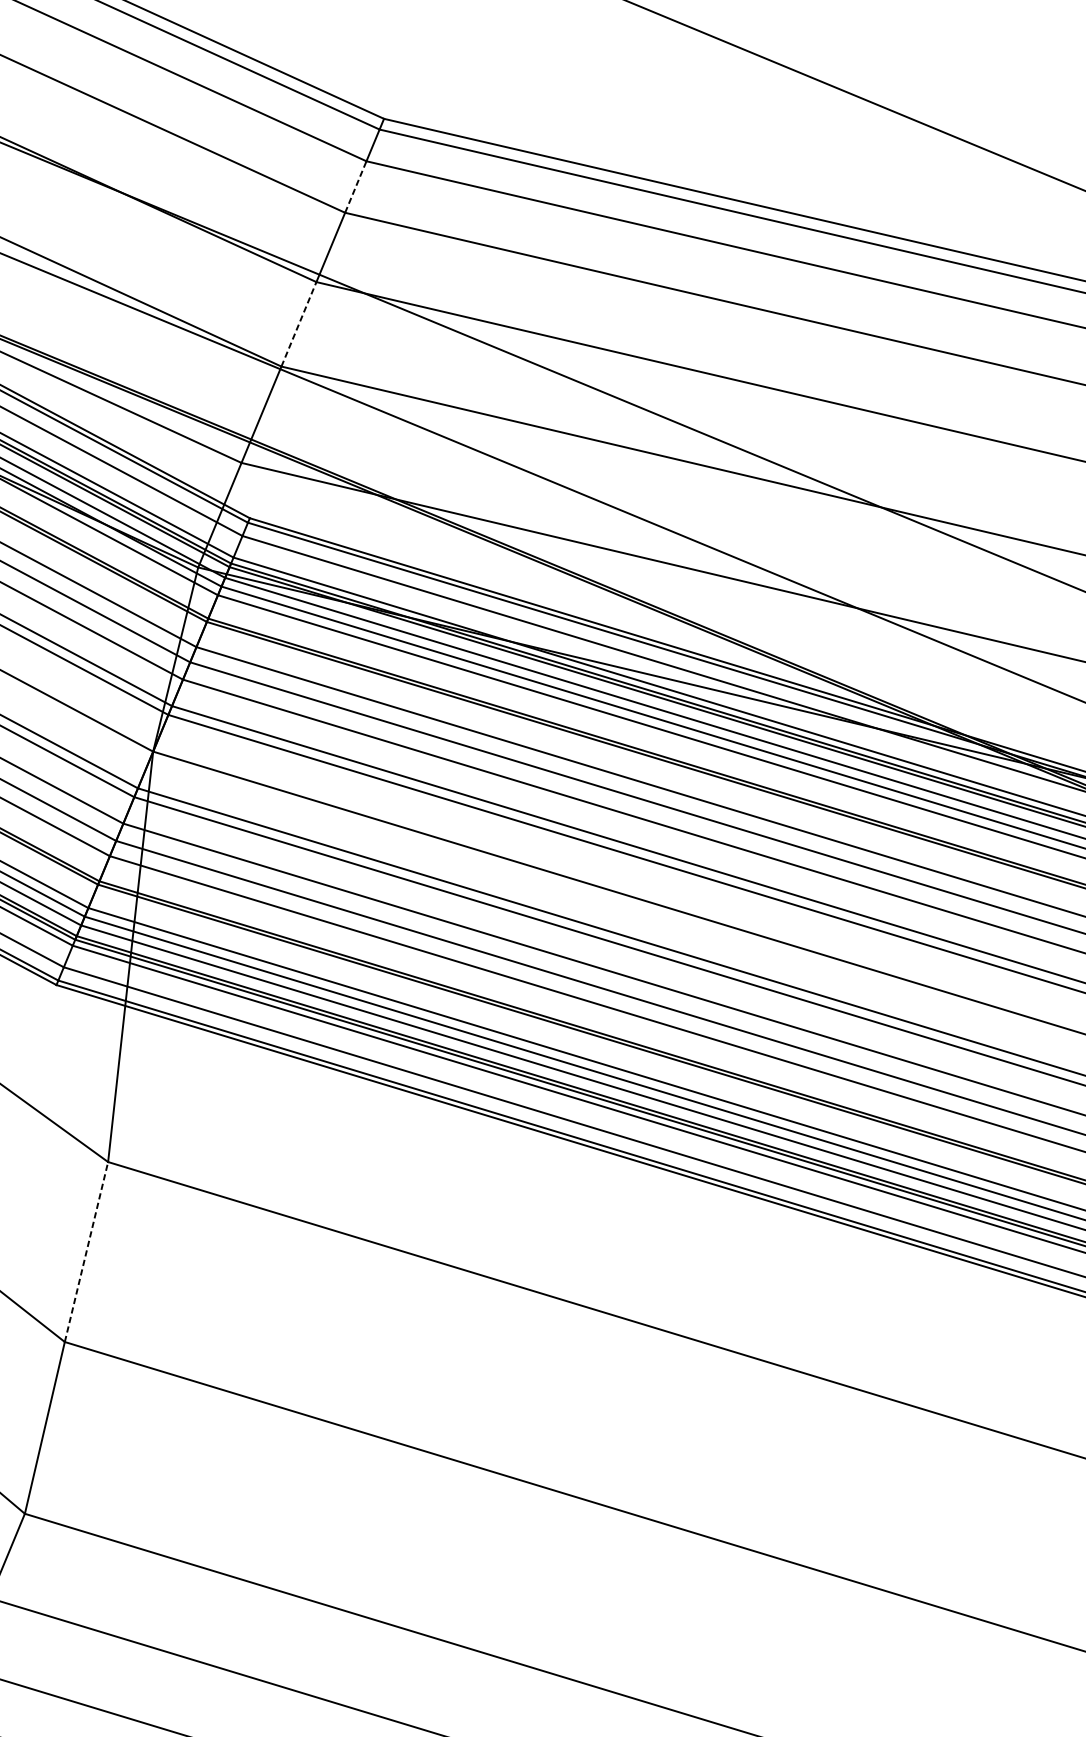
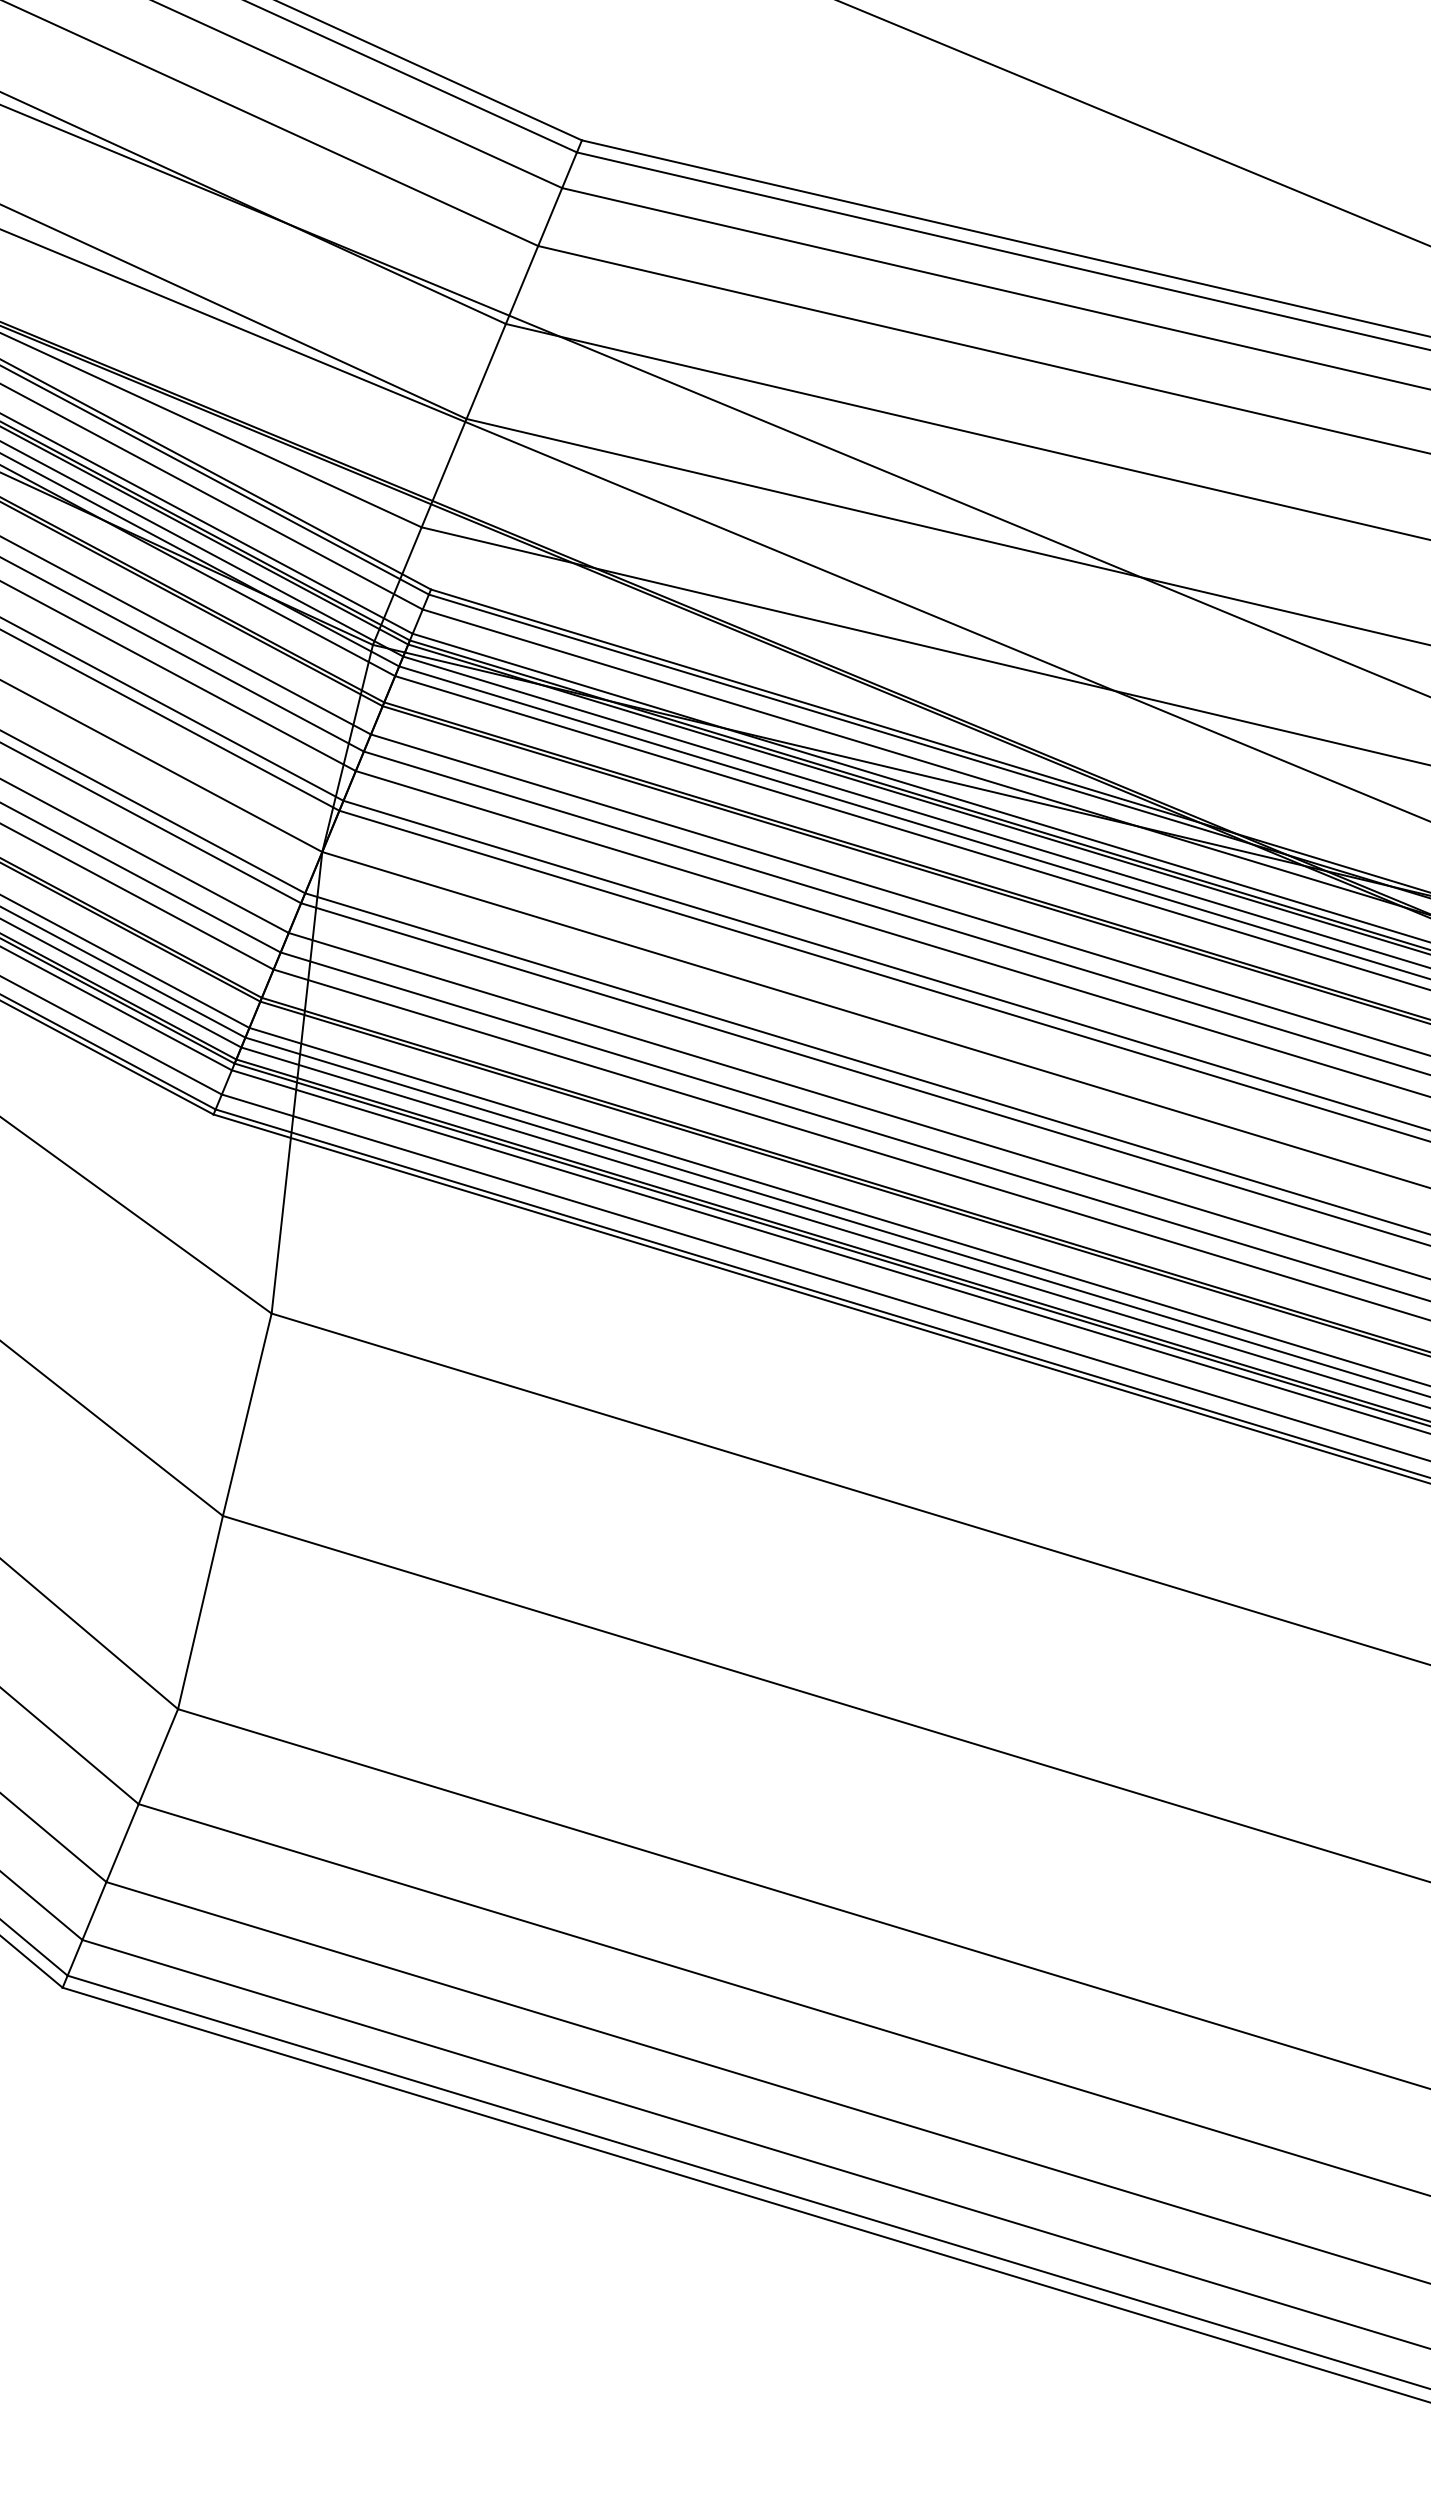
line: (356, 186) -> (550, 216), dashed -> solid
line: (299, 324) -> (486, 371), dashed -> solid
line: (86, 1251) -> (247, 1414), dashed -> solid

